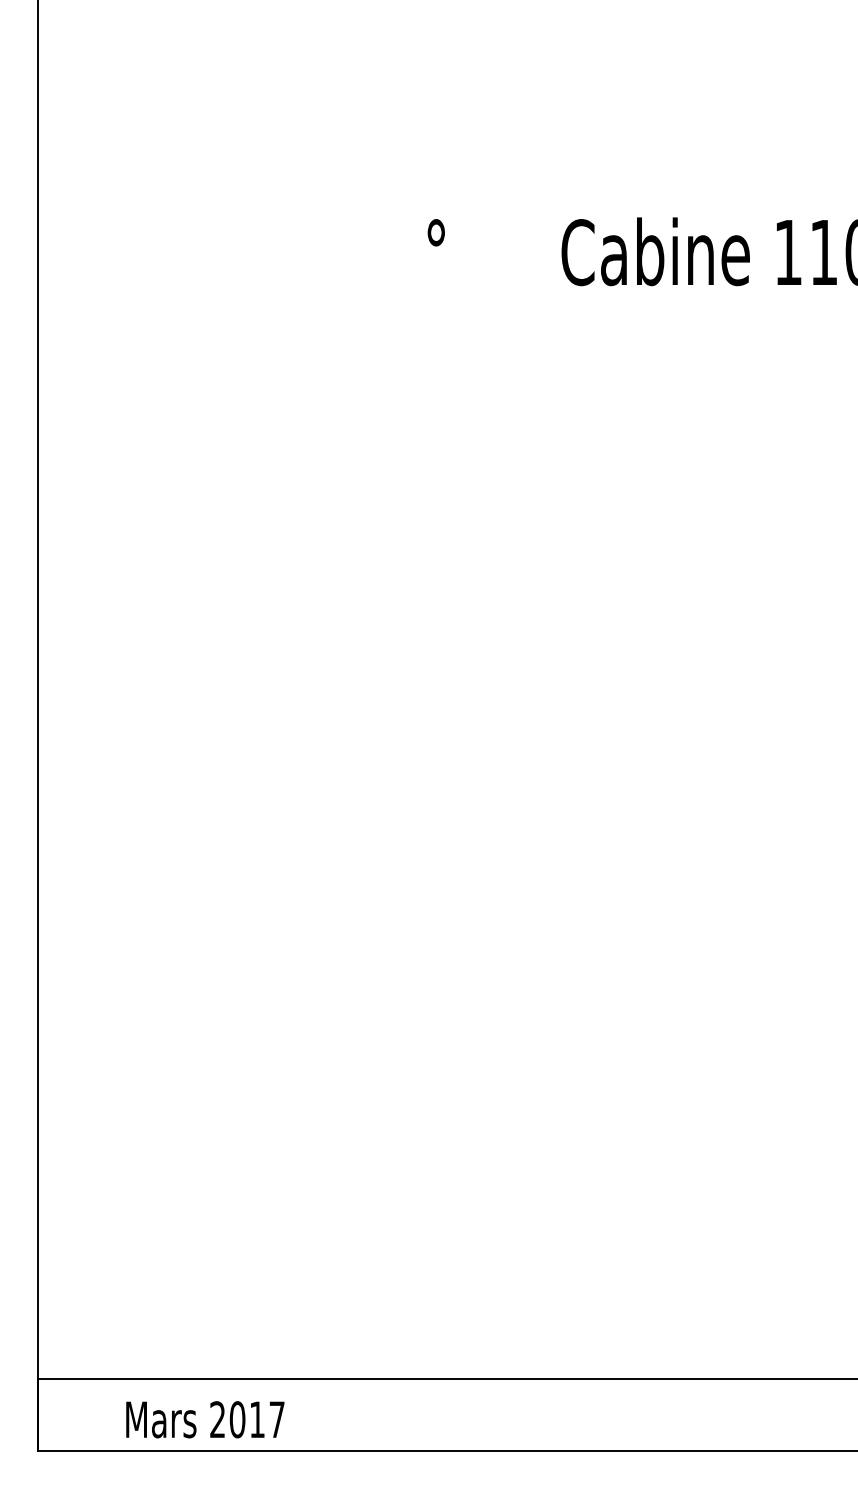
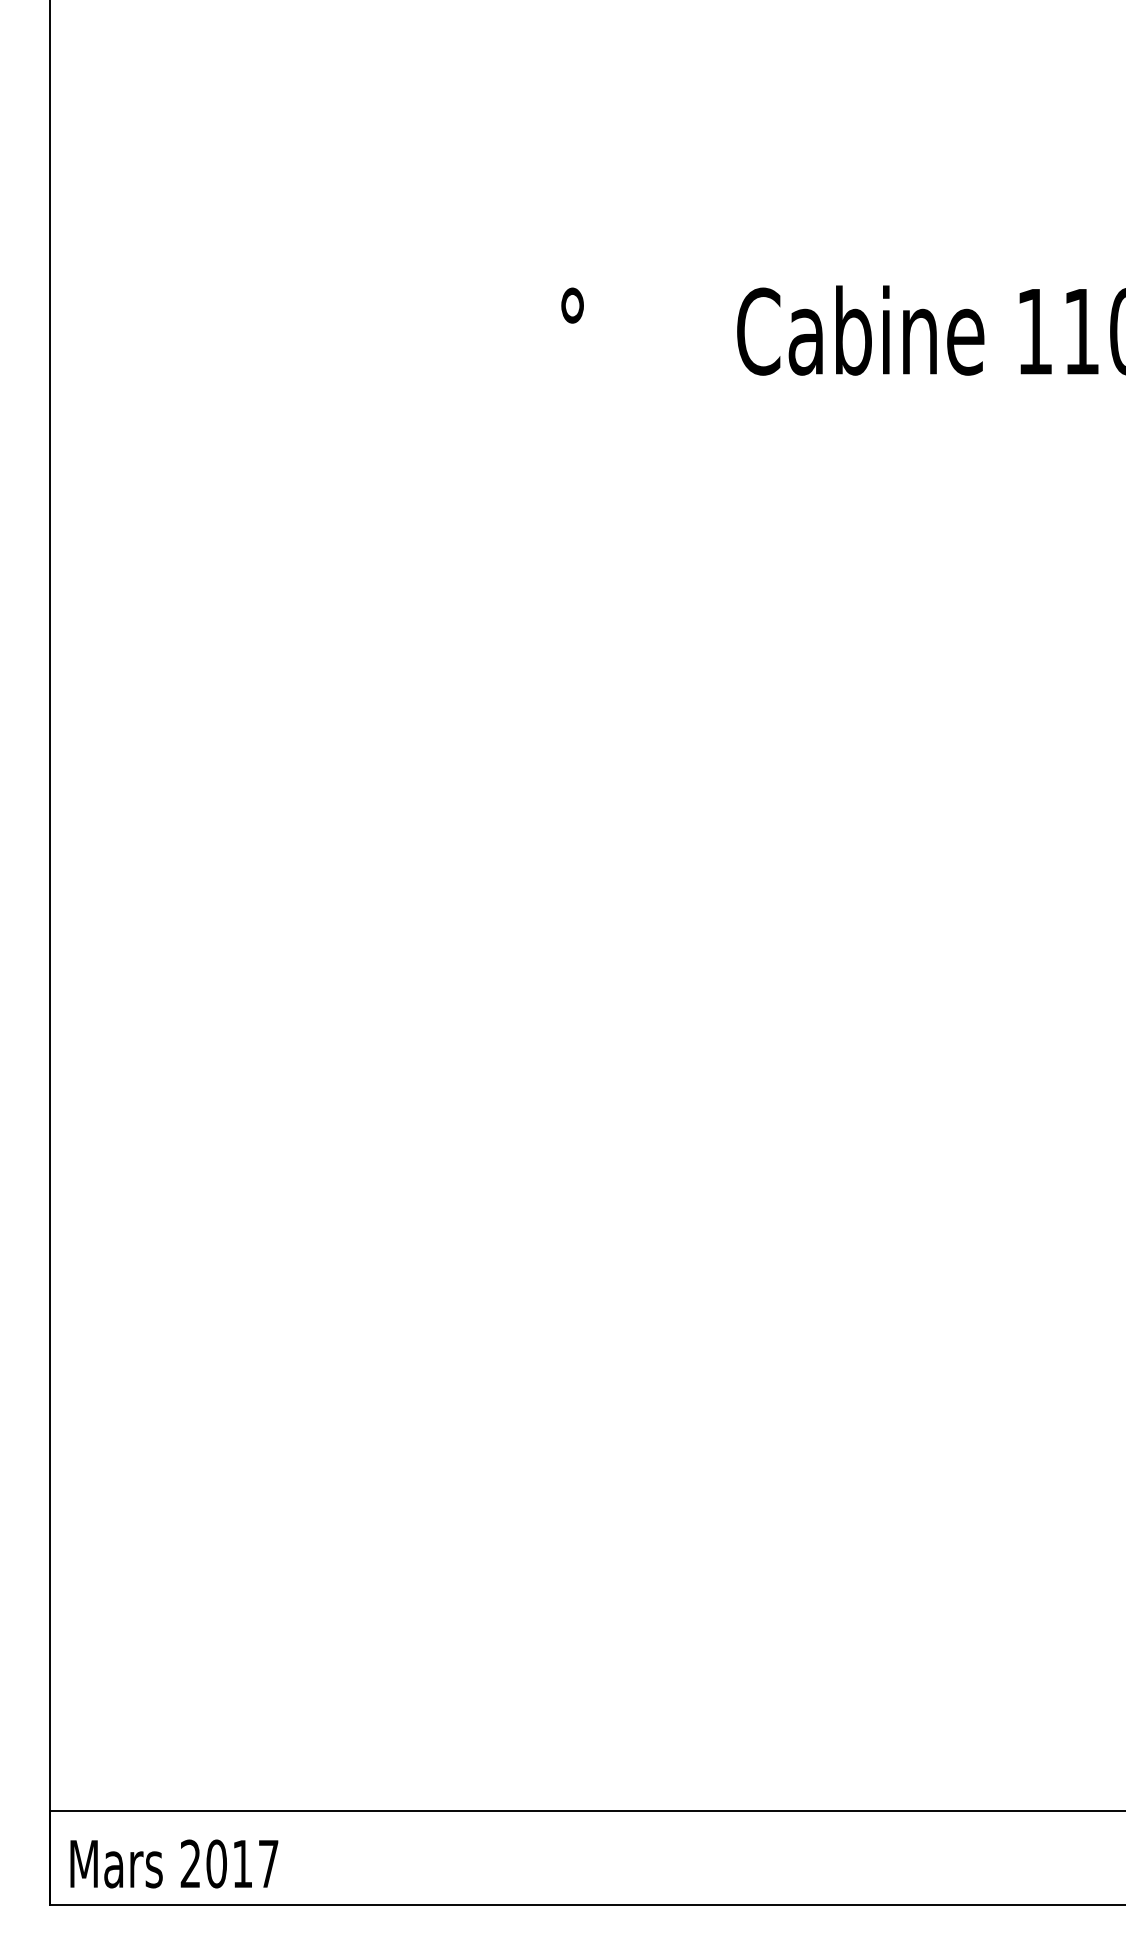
text: (205, 1419) -> (174, 1863), moved

